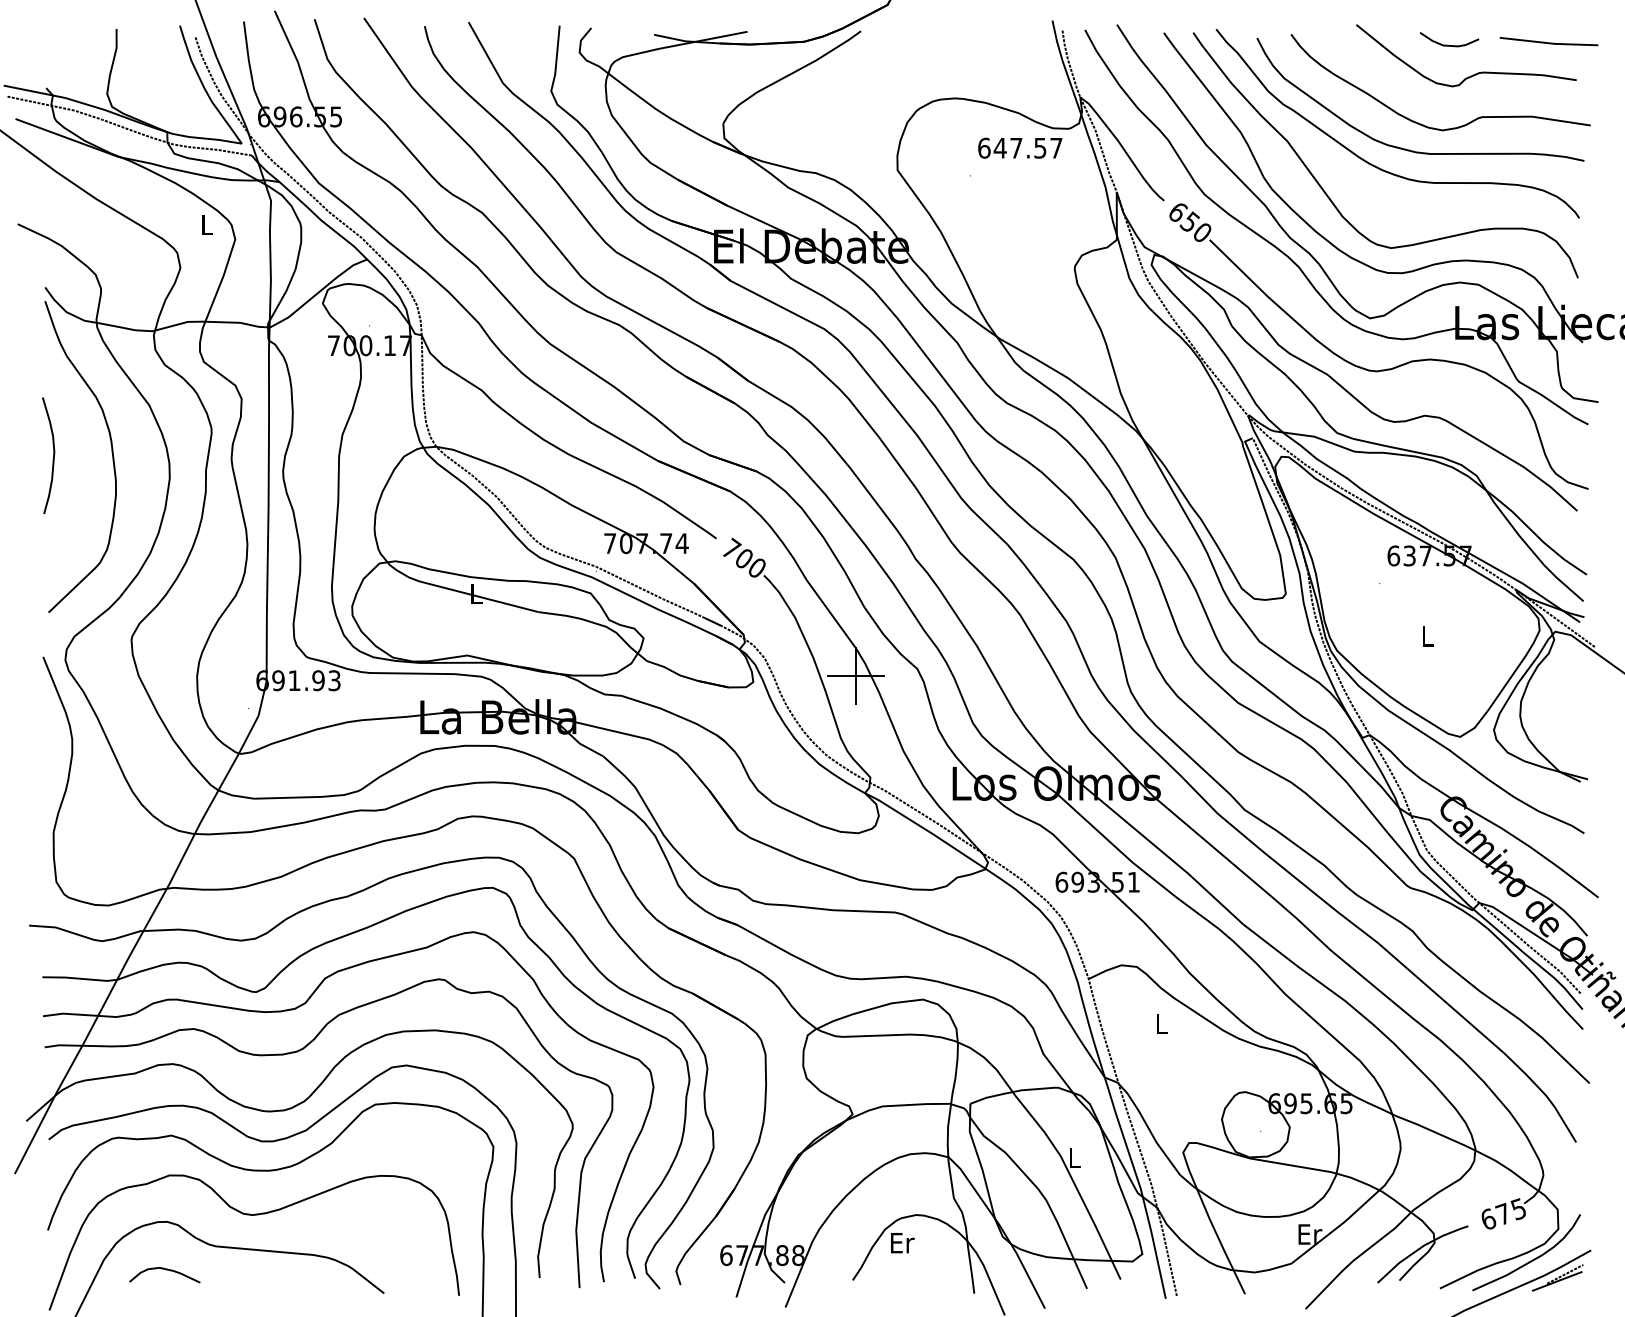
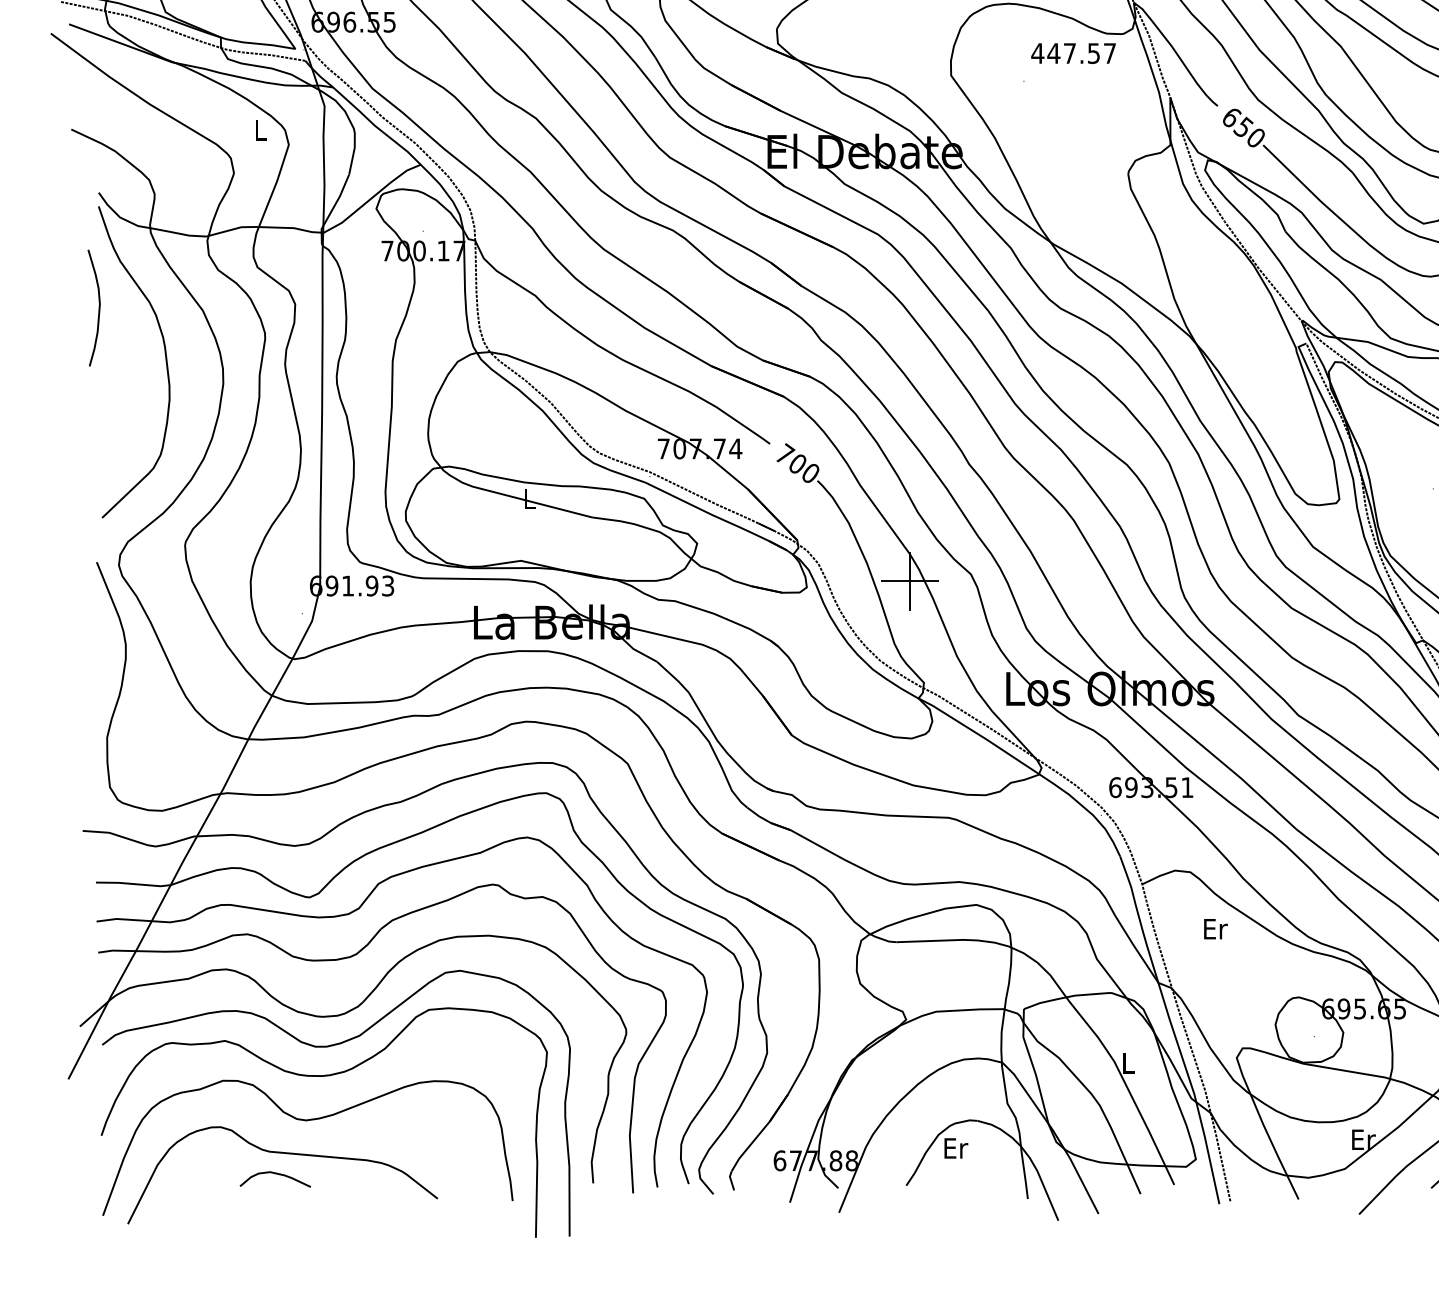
text: (983, 147) -> (1037, 52), 647.57 -> 447.57
curve: (53, 455) -> (99, 307), moved
text: (1162, 1023) -> (1216, 928), L -> Er
curve: (165, 1270) -> (276, 1174), moved

